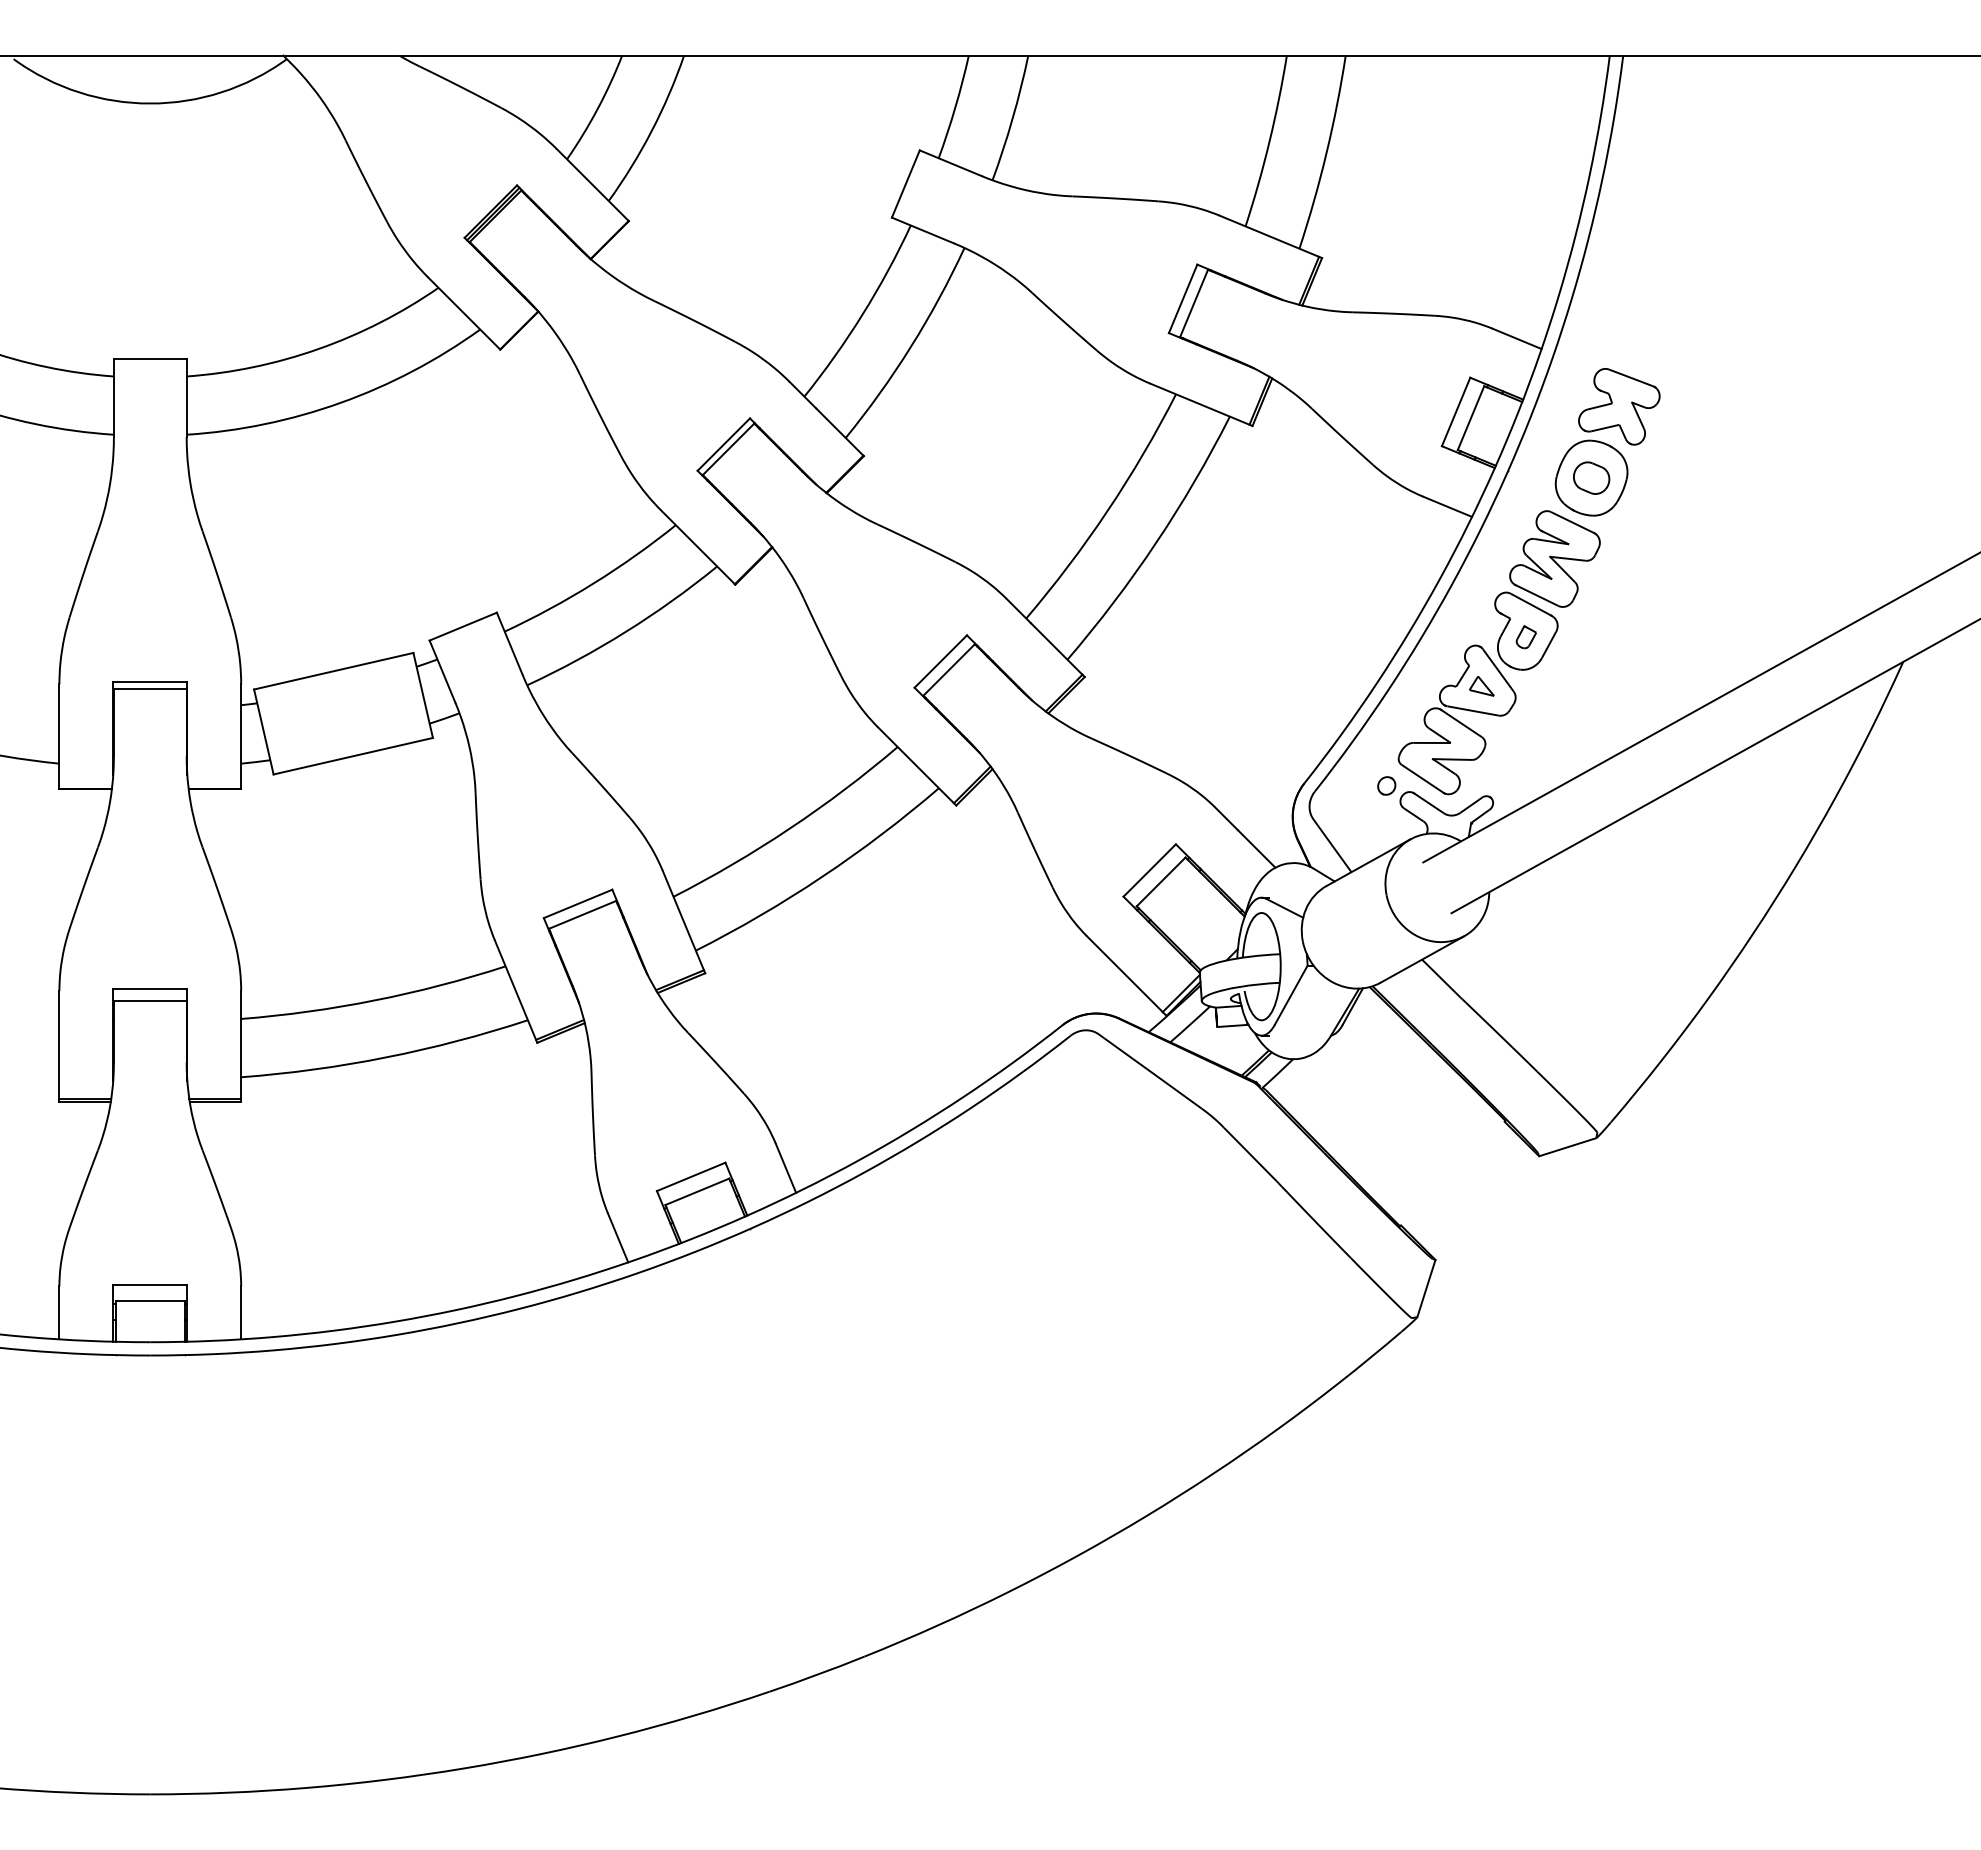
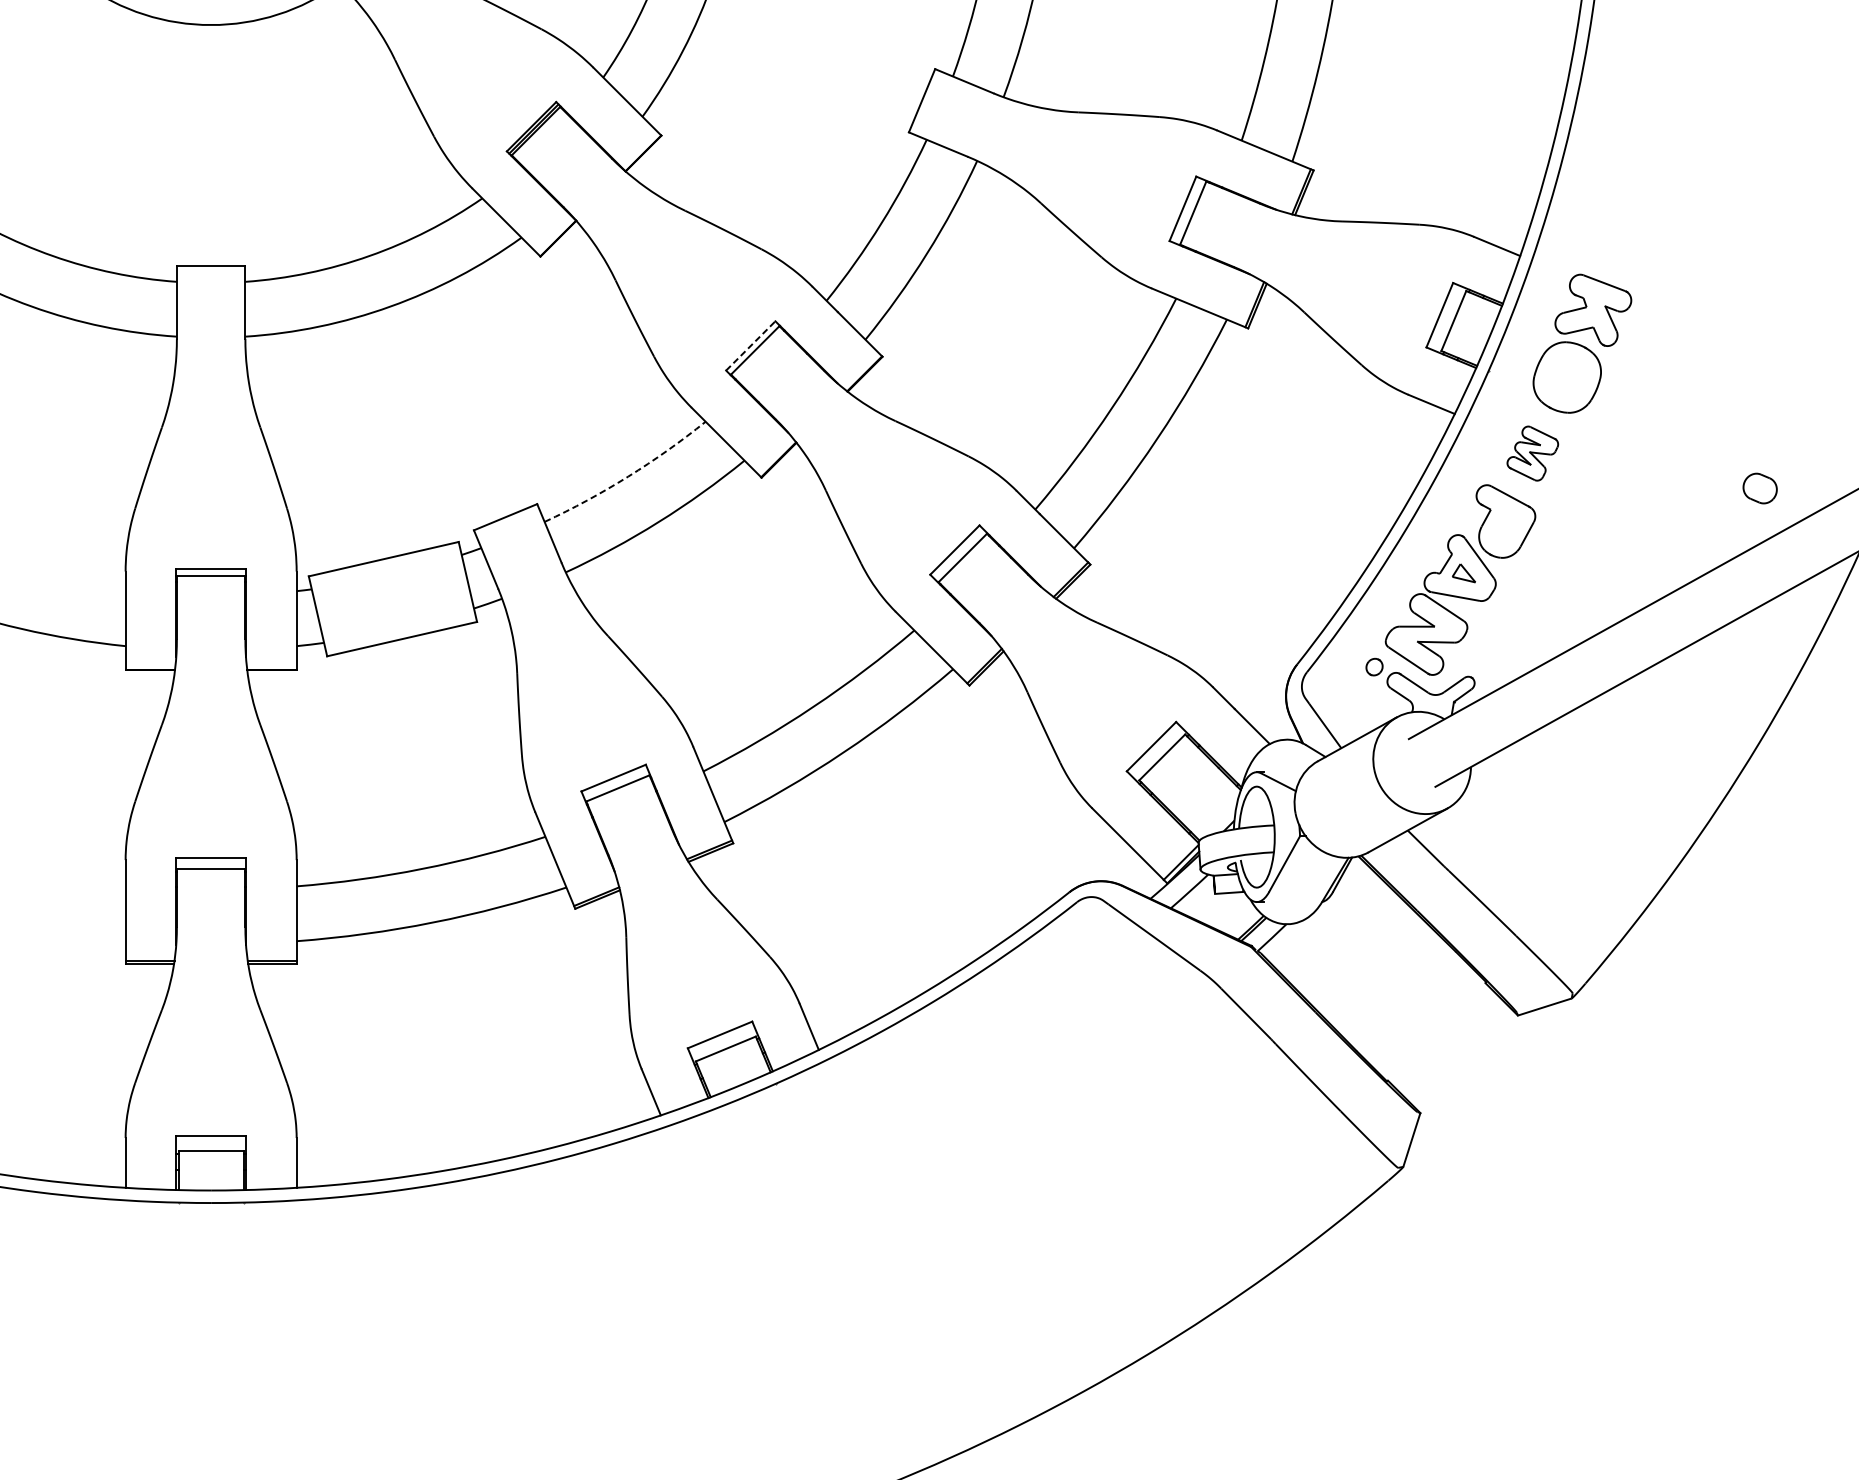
line: (724, 444) -> (751, 345), solid -> dashed
part: (1591, 477) -> (1760, 487), moved
part: (1554, 558) -> (1532, 453), size x0.6
arc: (593, 583) -> (628, 476), solid -> dashed
part: (1525, 637) -> (1505, 527), removed

